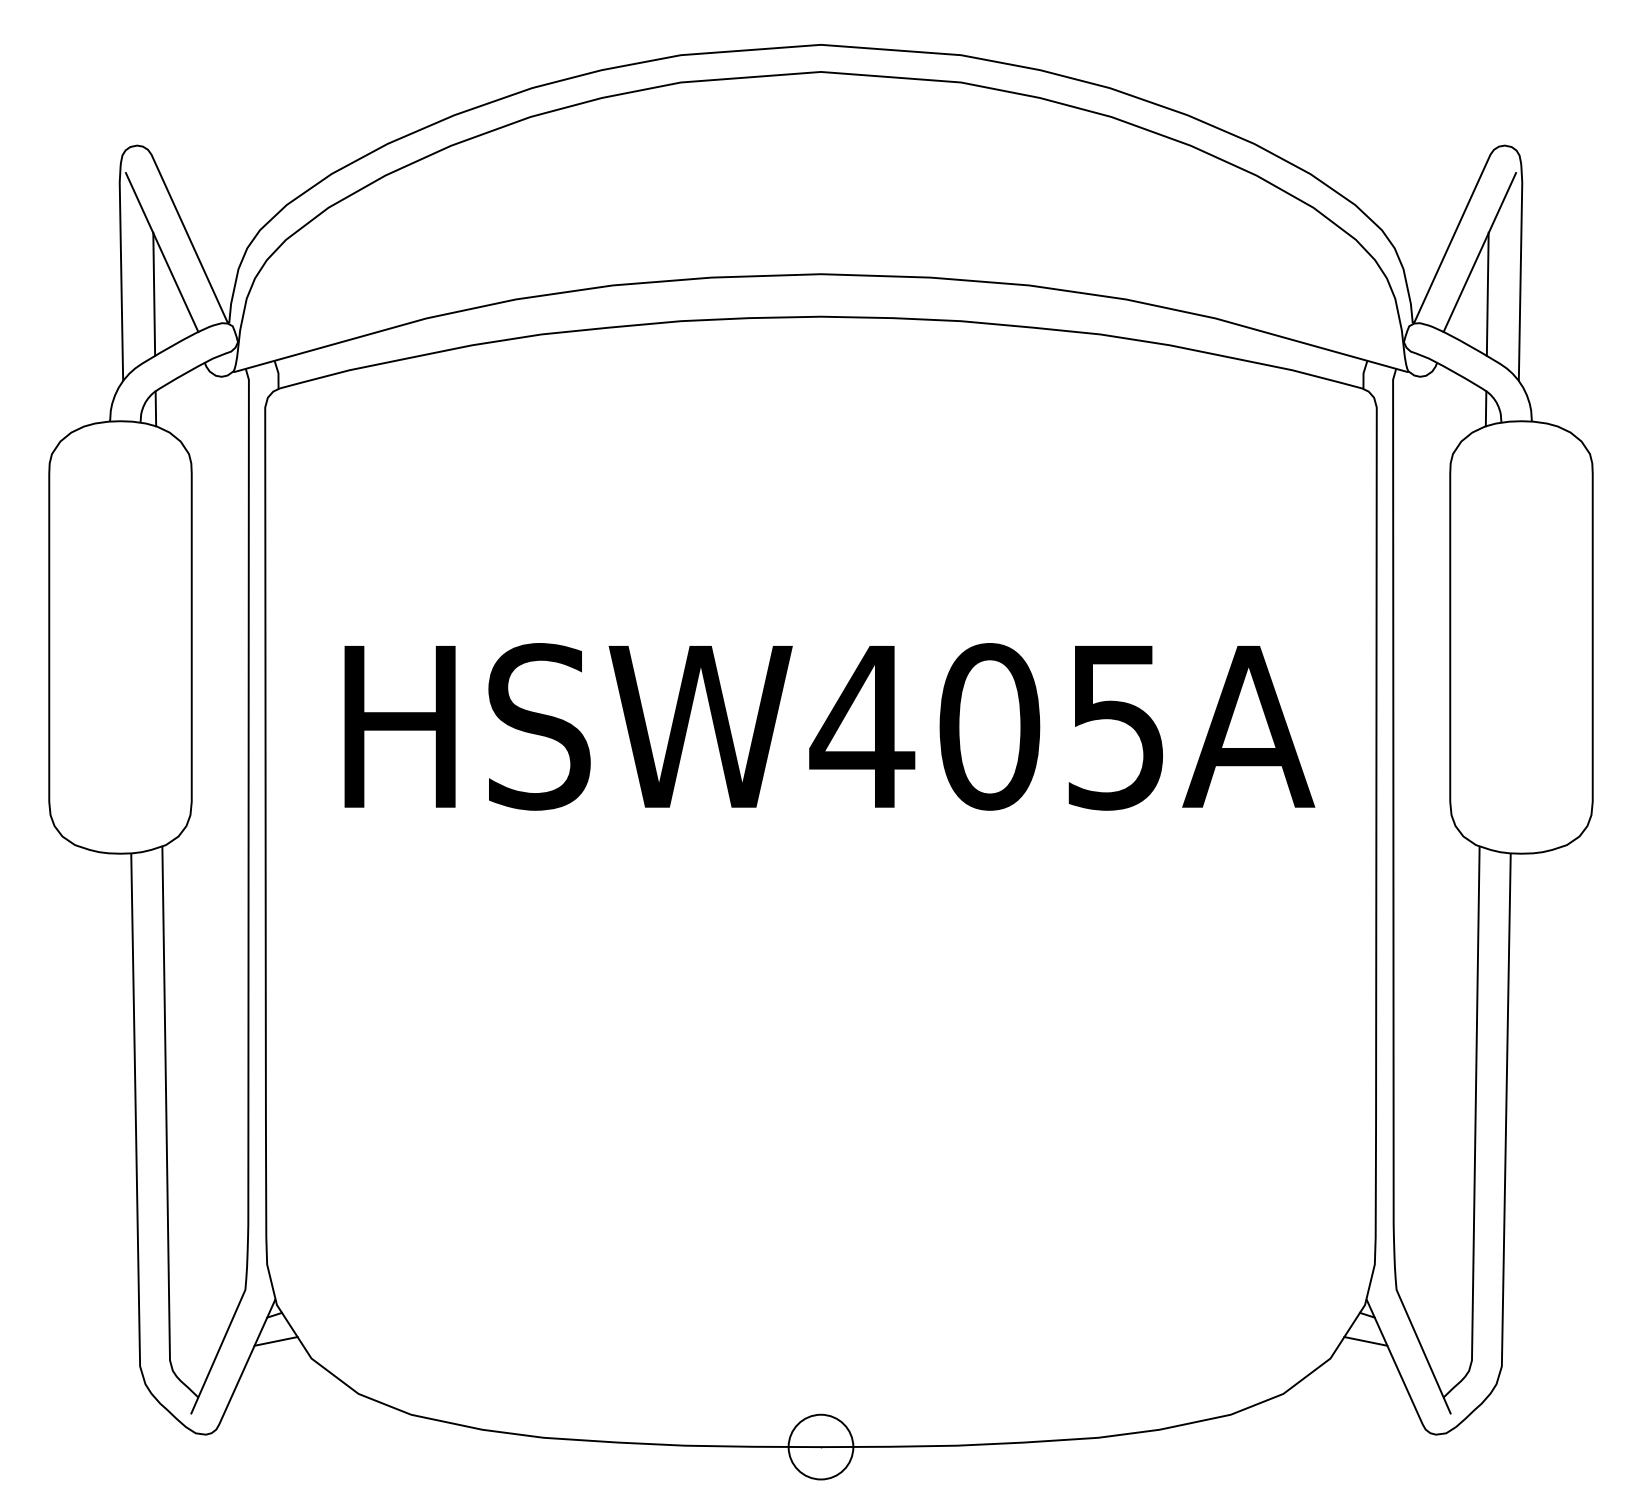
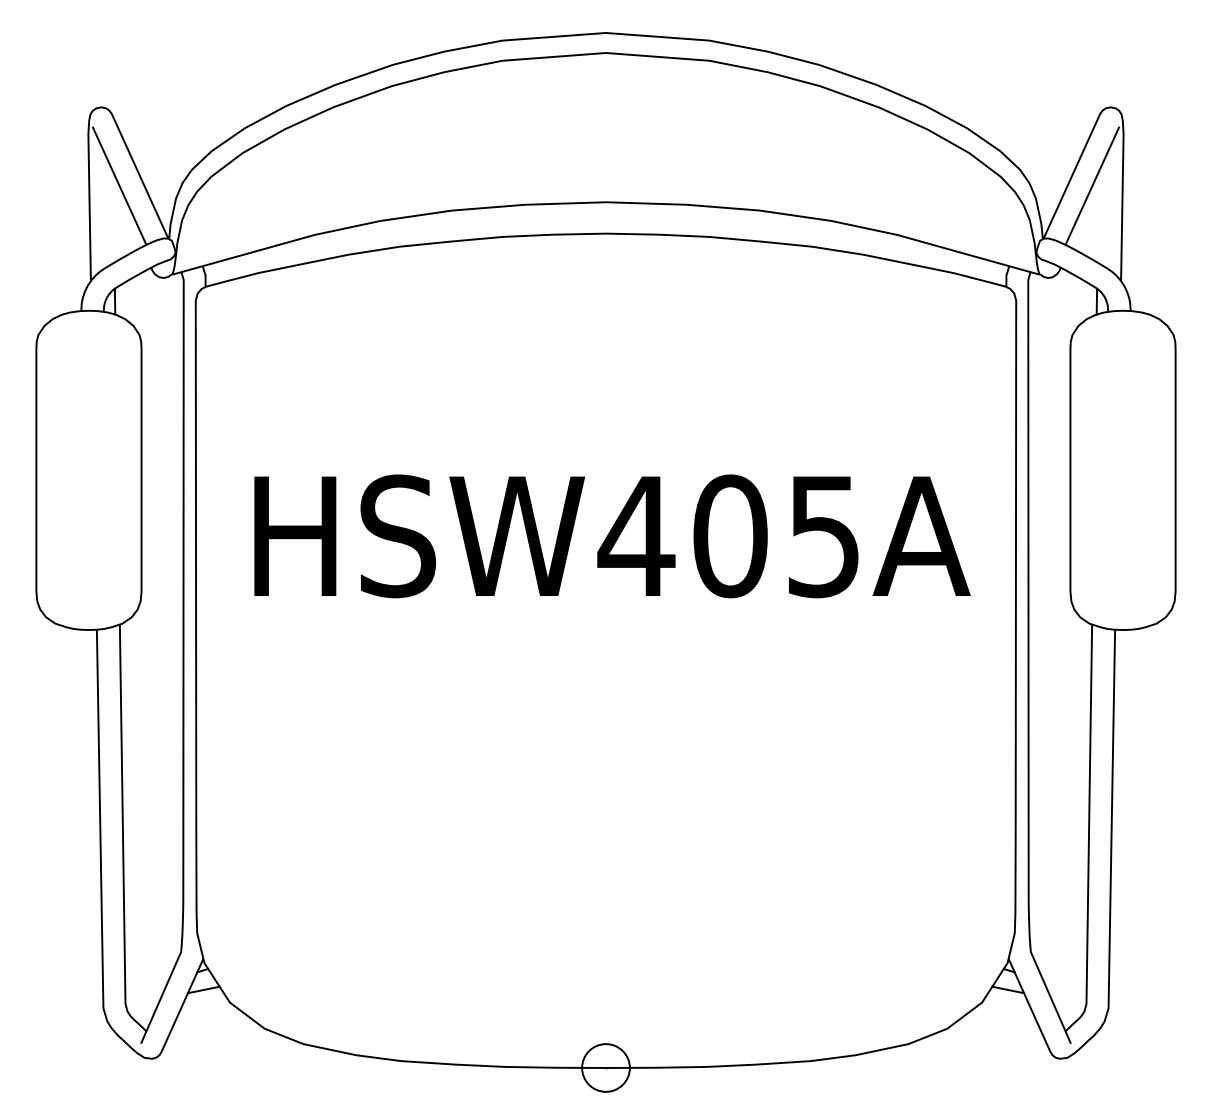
line: (154, 293) -> (114, 216), removed
line: (1487, 293) -> (1097, 216), removed

